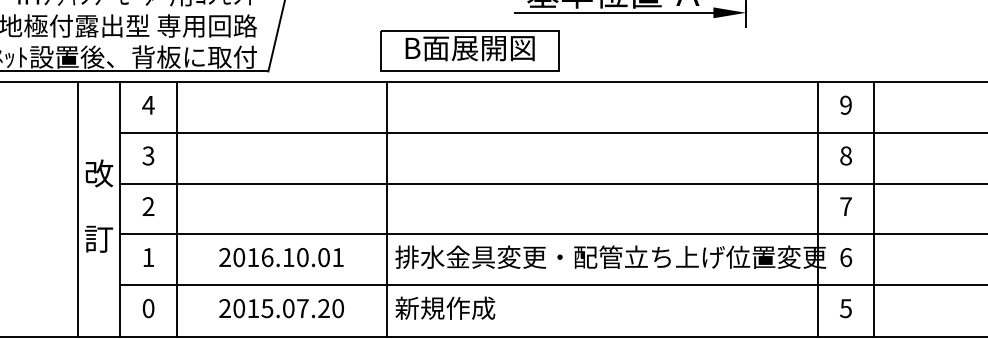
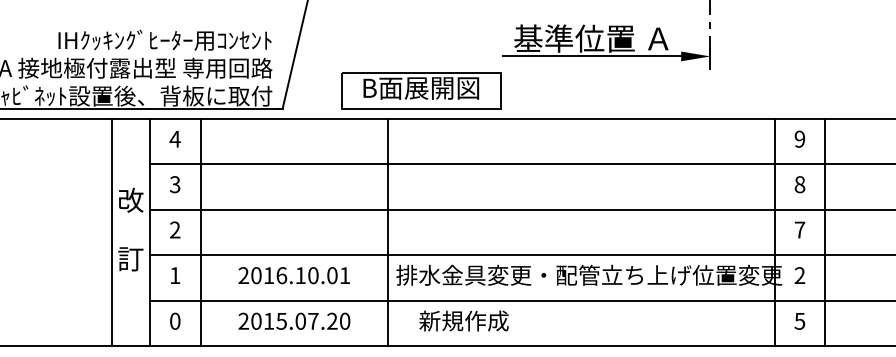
part: (470, 50) -> (421, 90), moved
text: (845, 257) -> (799, 275), 6 -> 2
text: (444, 307) -> (463, 320), moved

